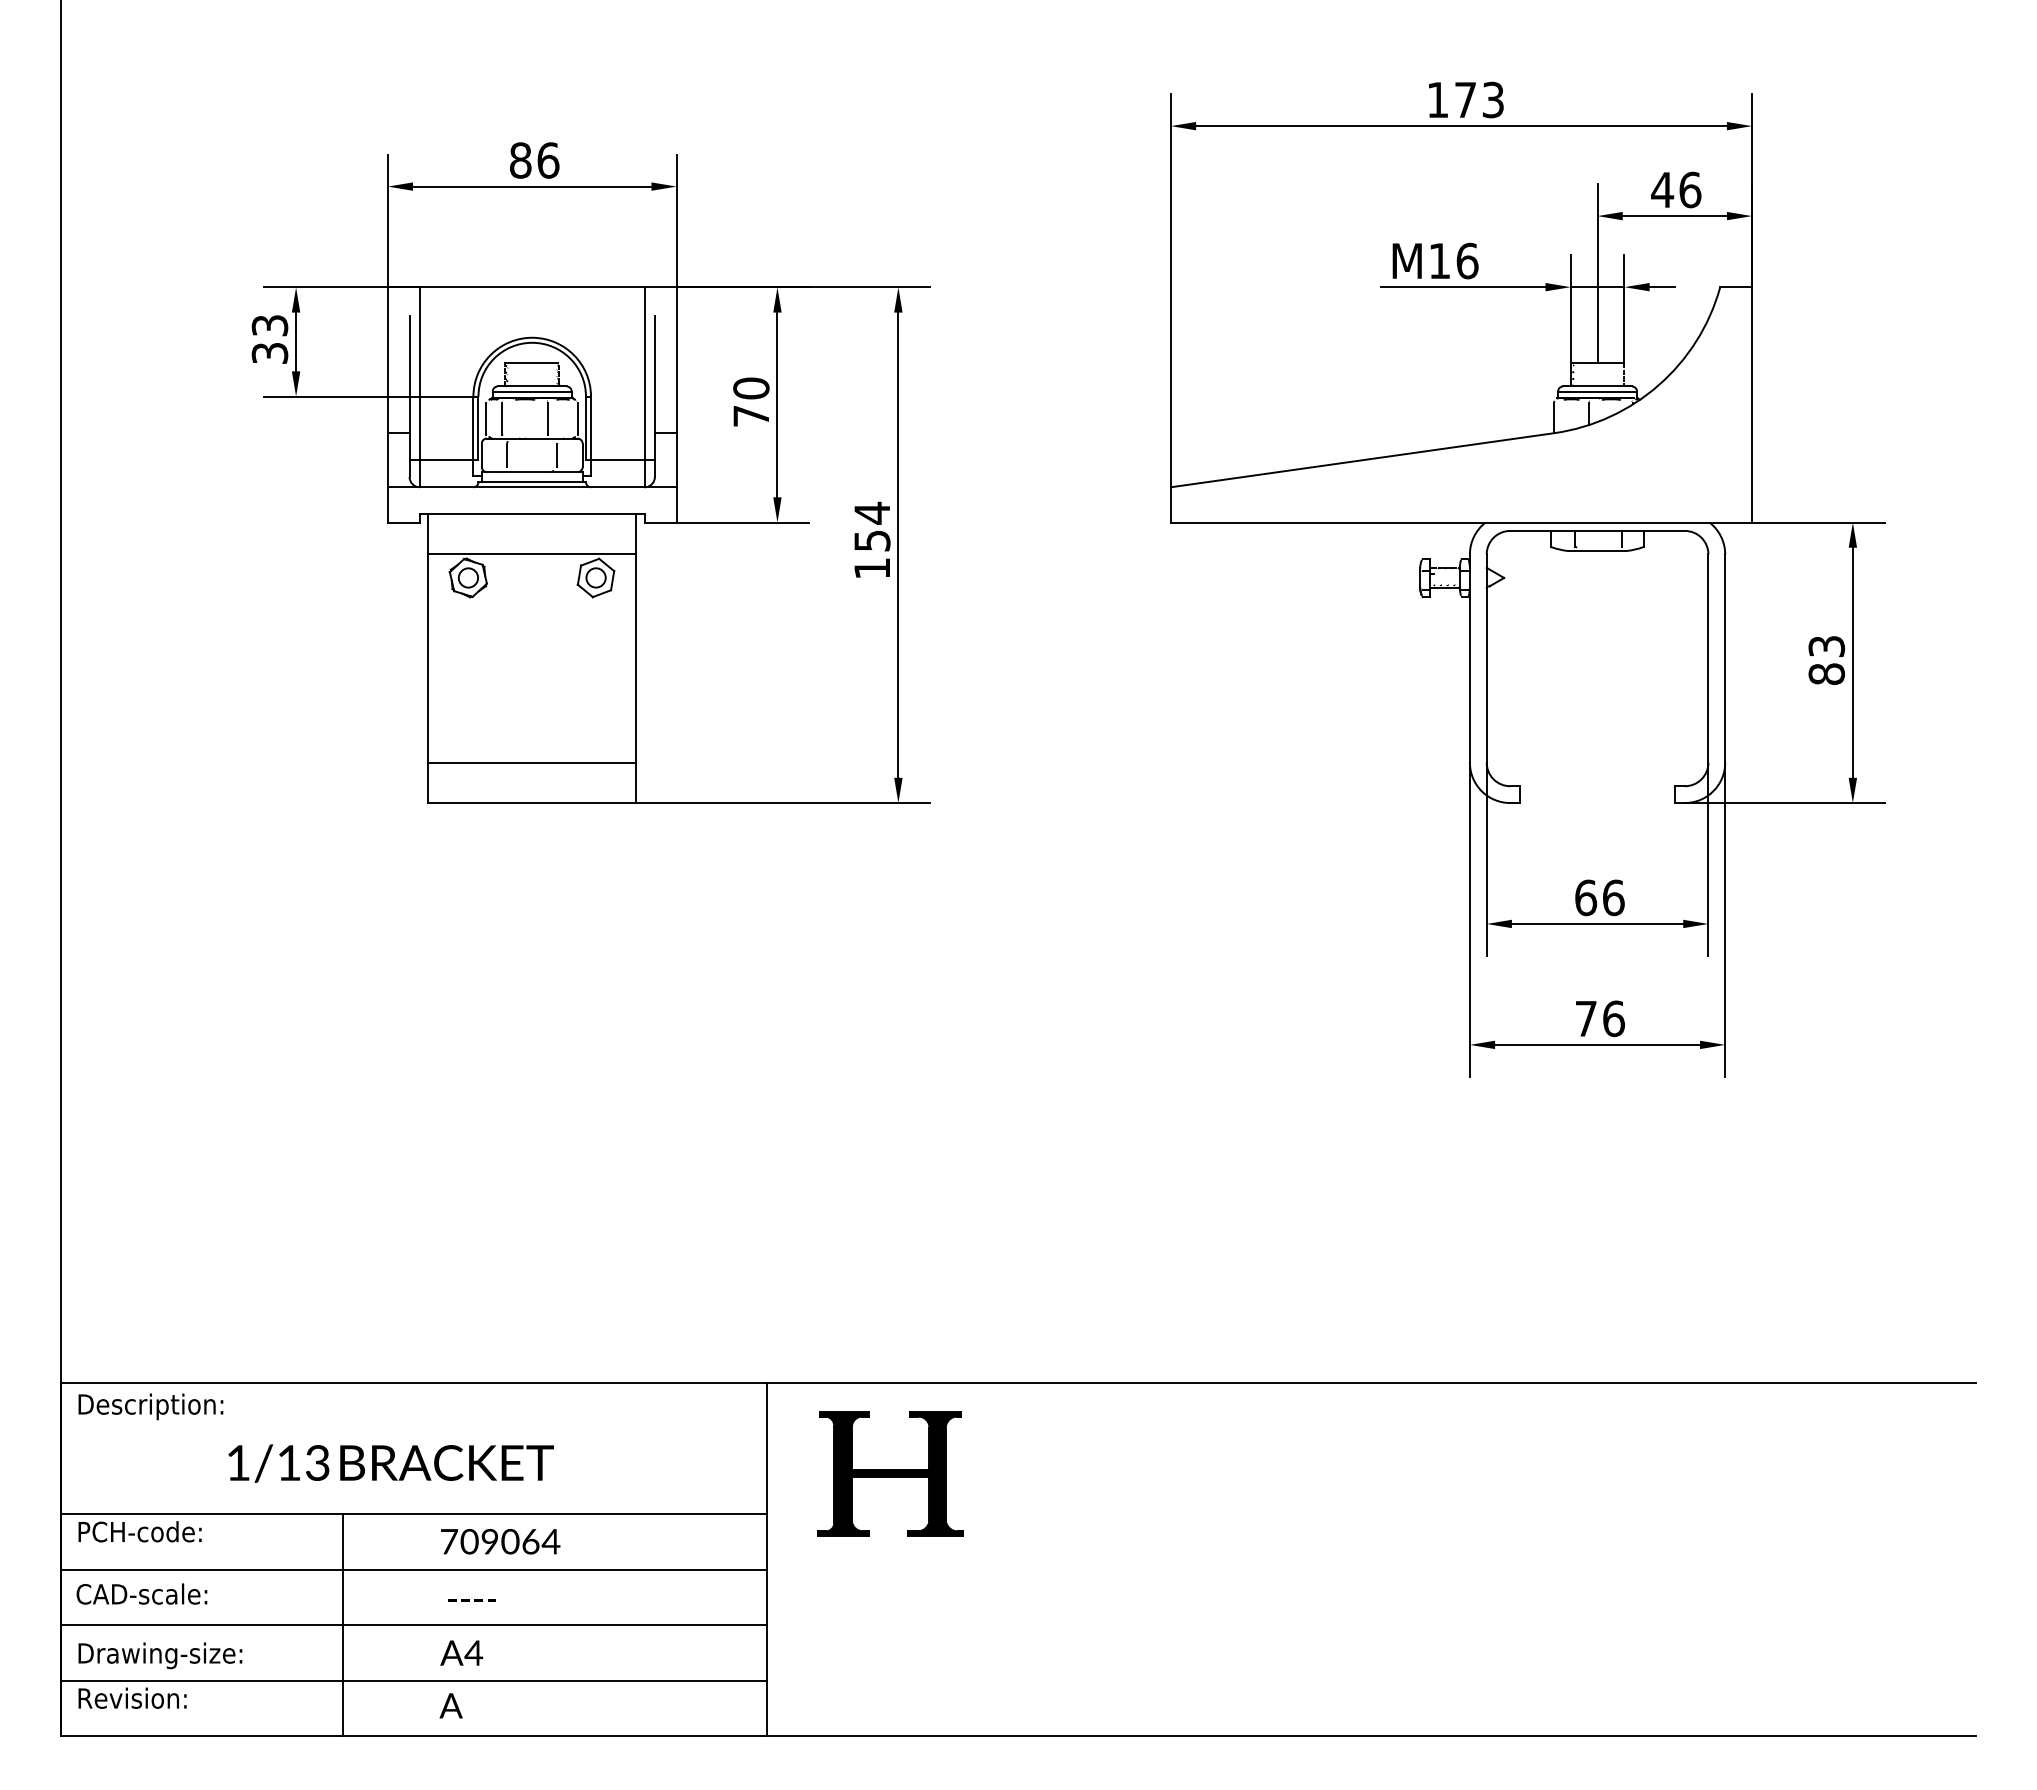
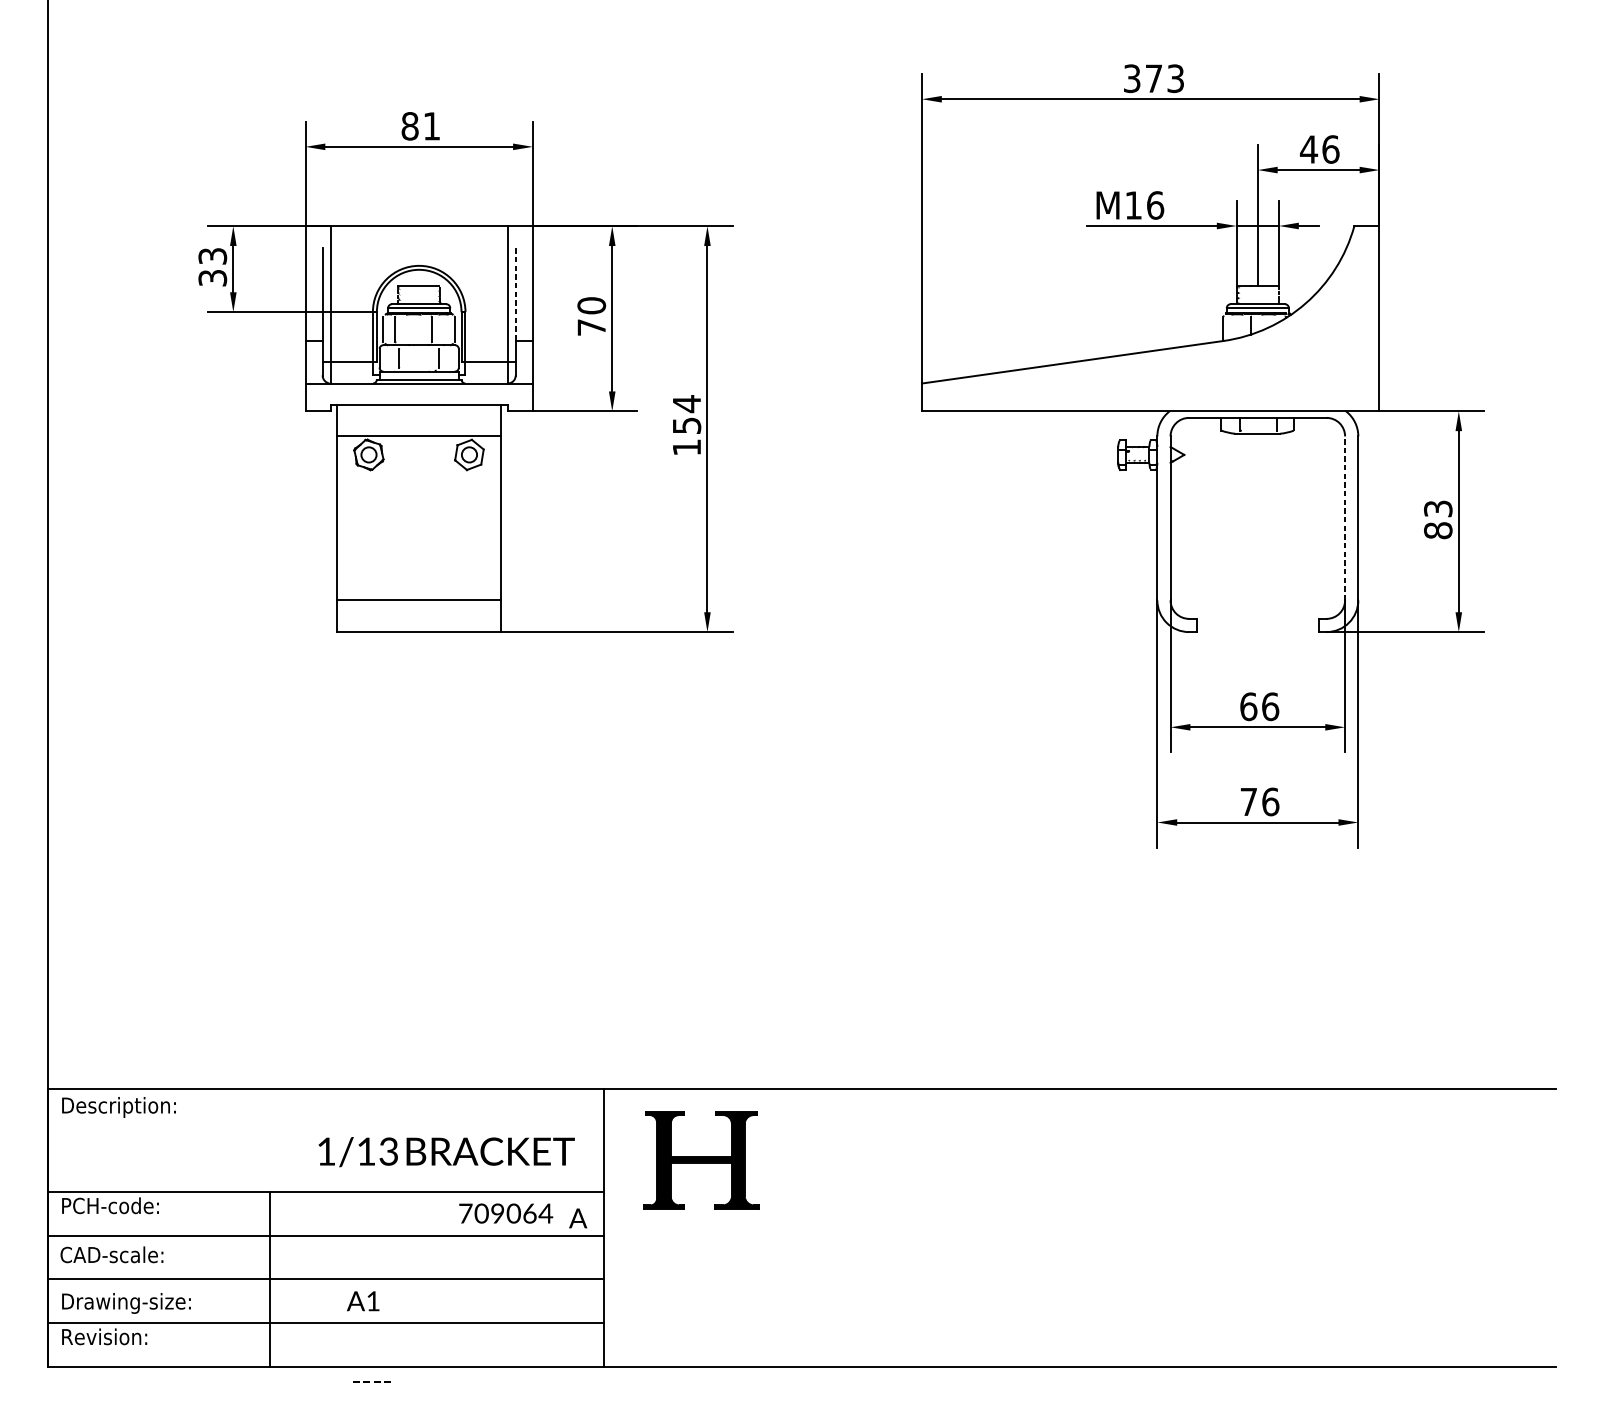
text: (1437, 99) -> (1131, 78), 173 -> 373
text: (548, 160) -> (432, 126), 86 -> 81
line: (654, 374) -> (515, 294), solid -> dashed
line: (1708, 658) -> (1345, 518), solid -> dashed
text: (390, 1463) -> (446, 1152), moved
text: (500, 1541) -> (506, 1213), moved
text: (471, 1600) -> (371, 1381), moved
text: (473, 1652) -> (372, 1300), A4 -> A1
text: (450, 1705) -> (577, 1218), moved

